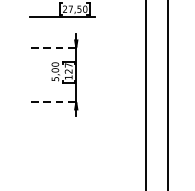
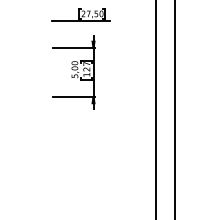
line: (54, 48) -> (74, 48), dashed -> solid
line: (54, 101) -> (74, 96), dashed -> solid

